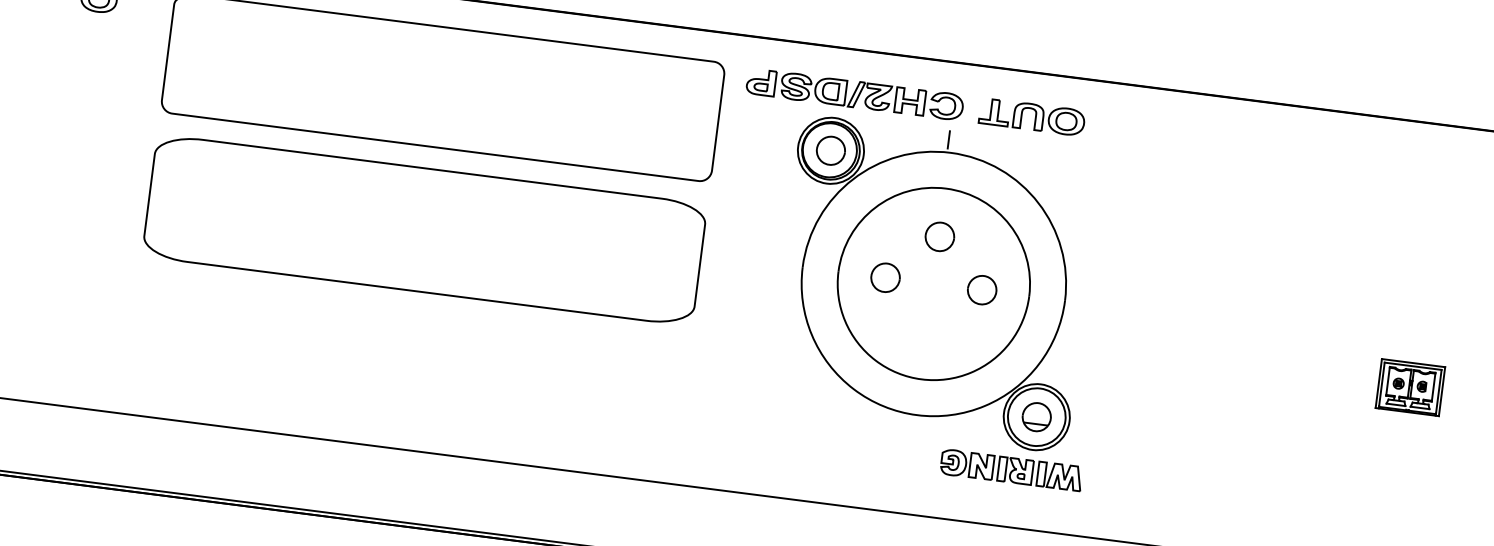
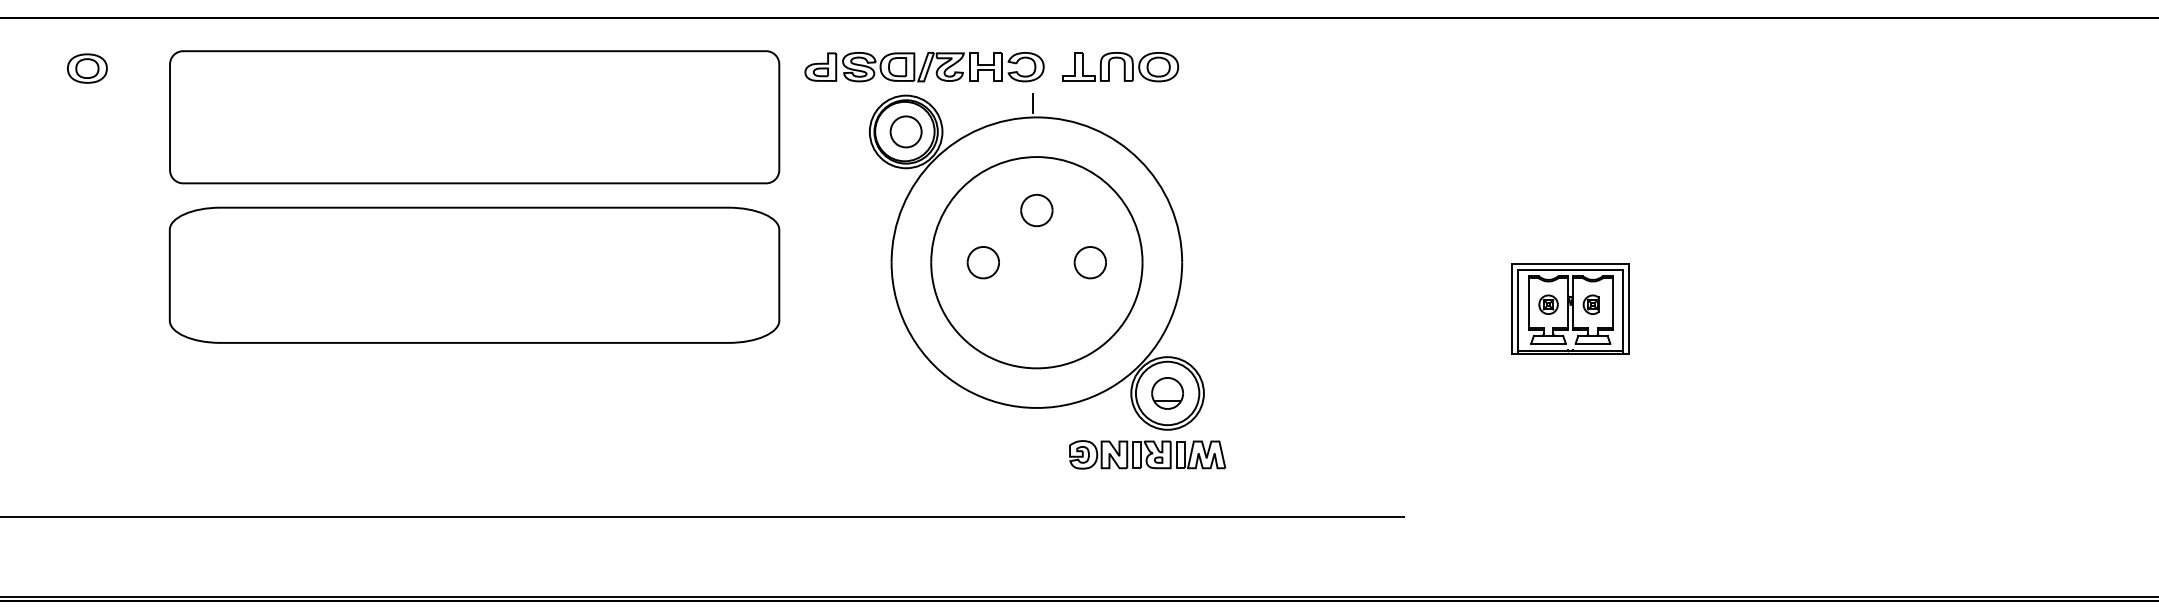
part: (1410, 387) -> (1570, 308), size x1.67

